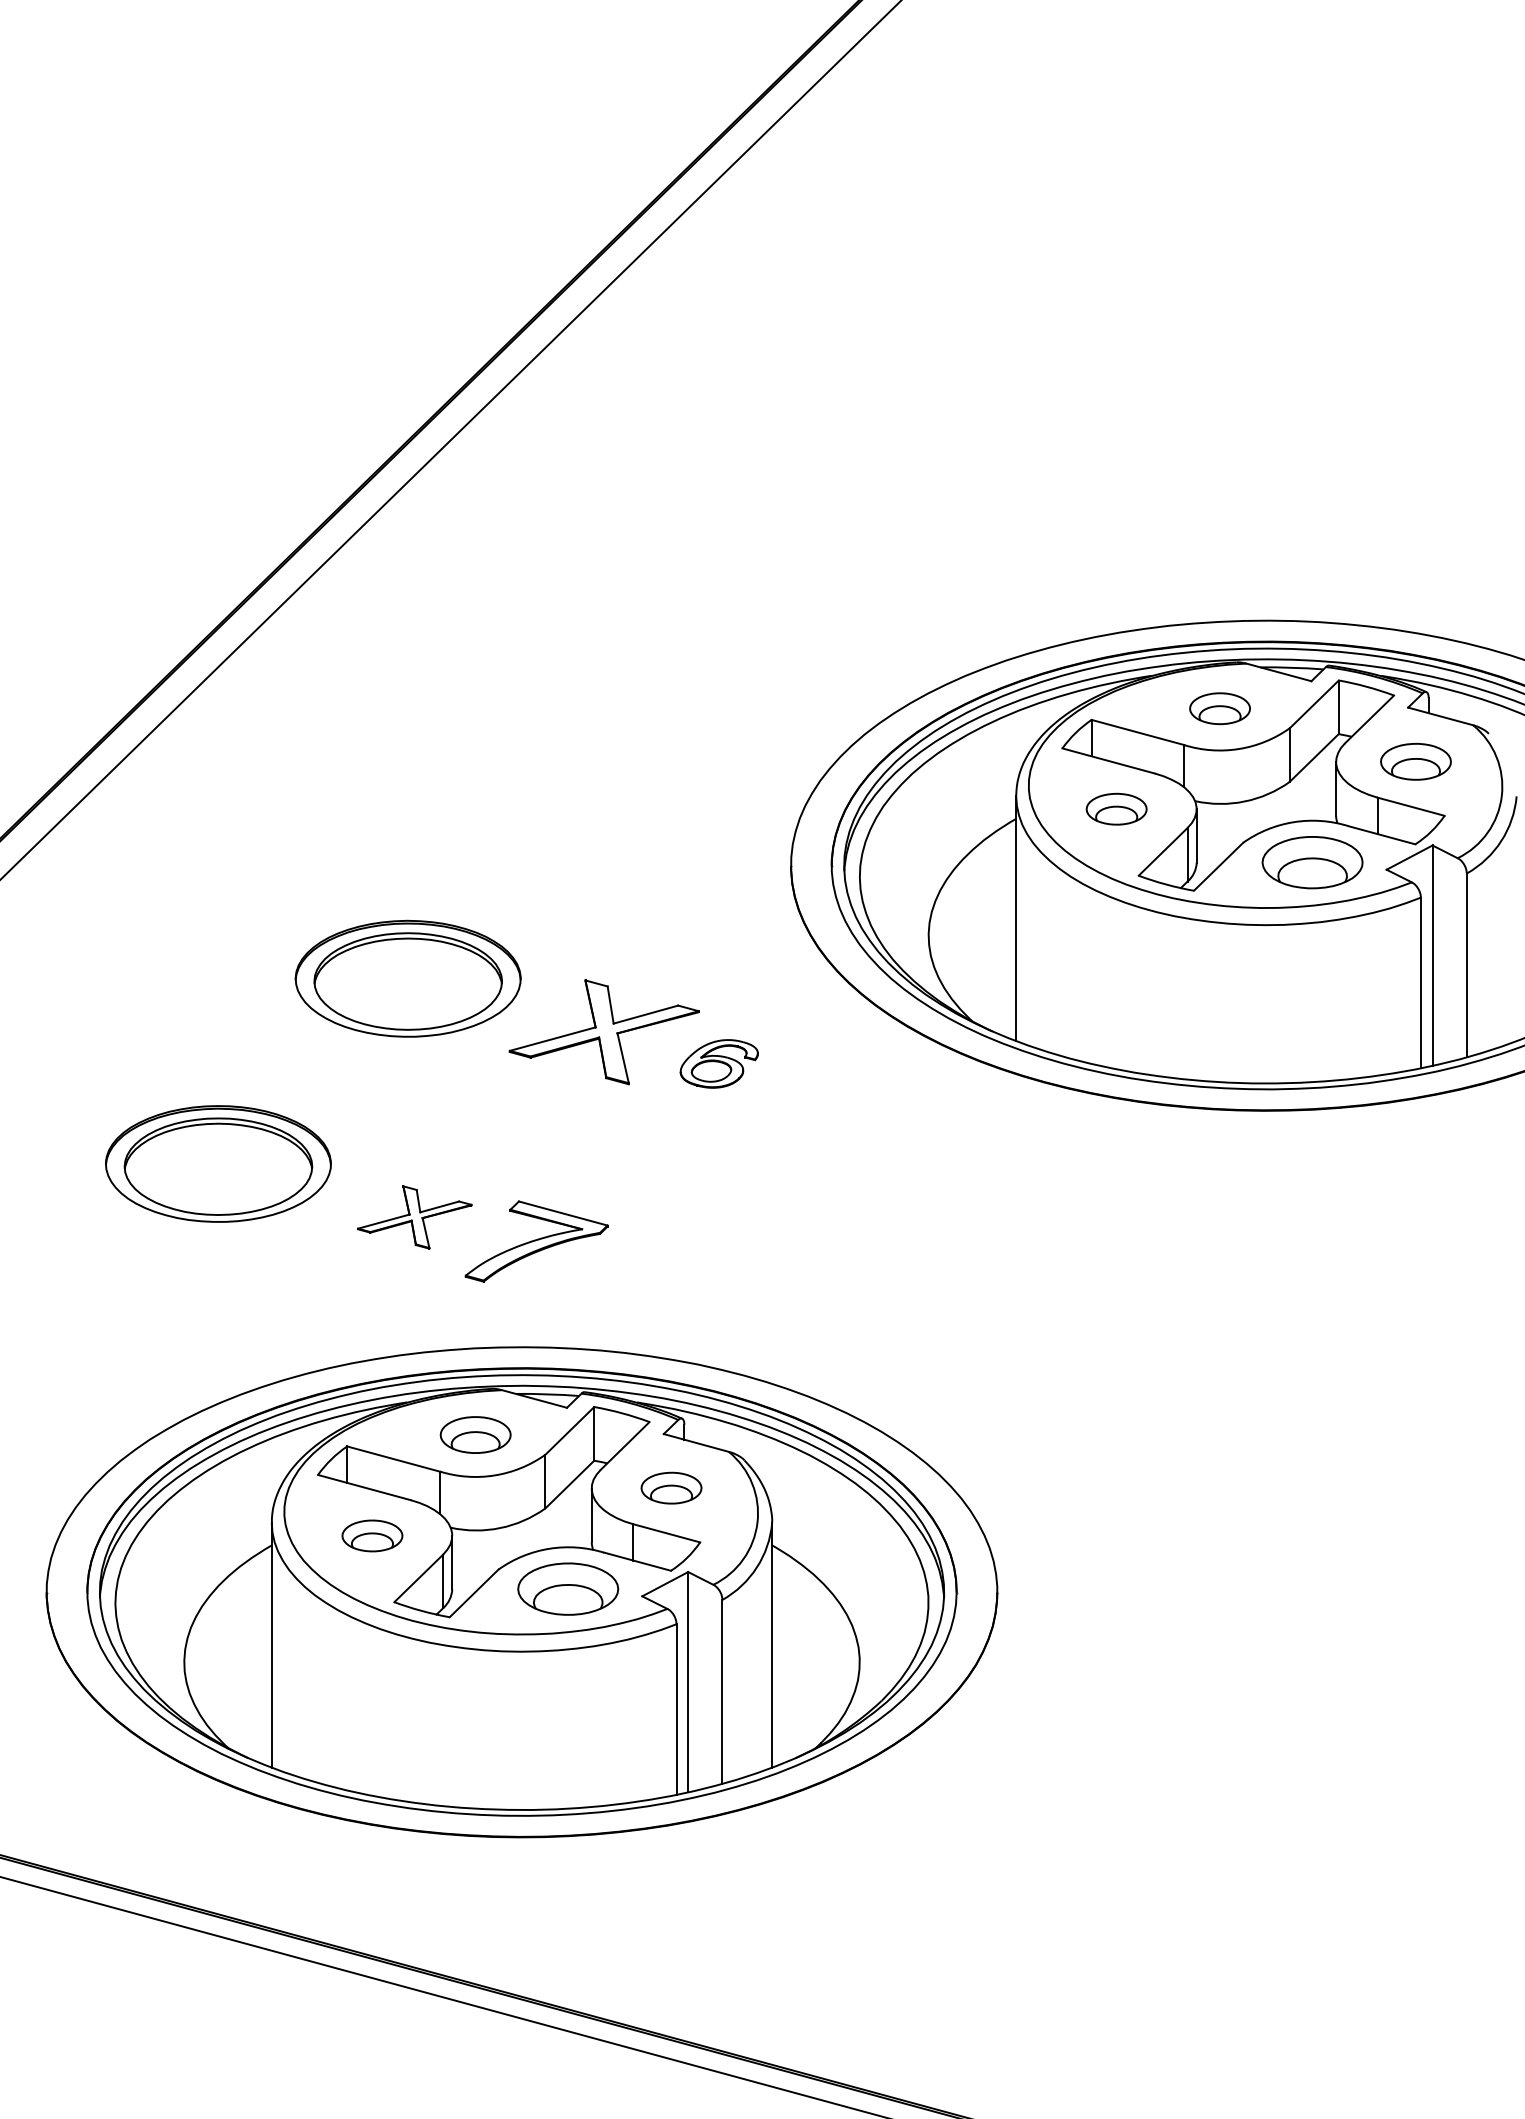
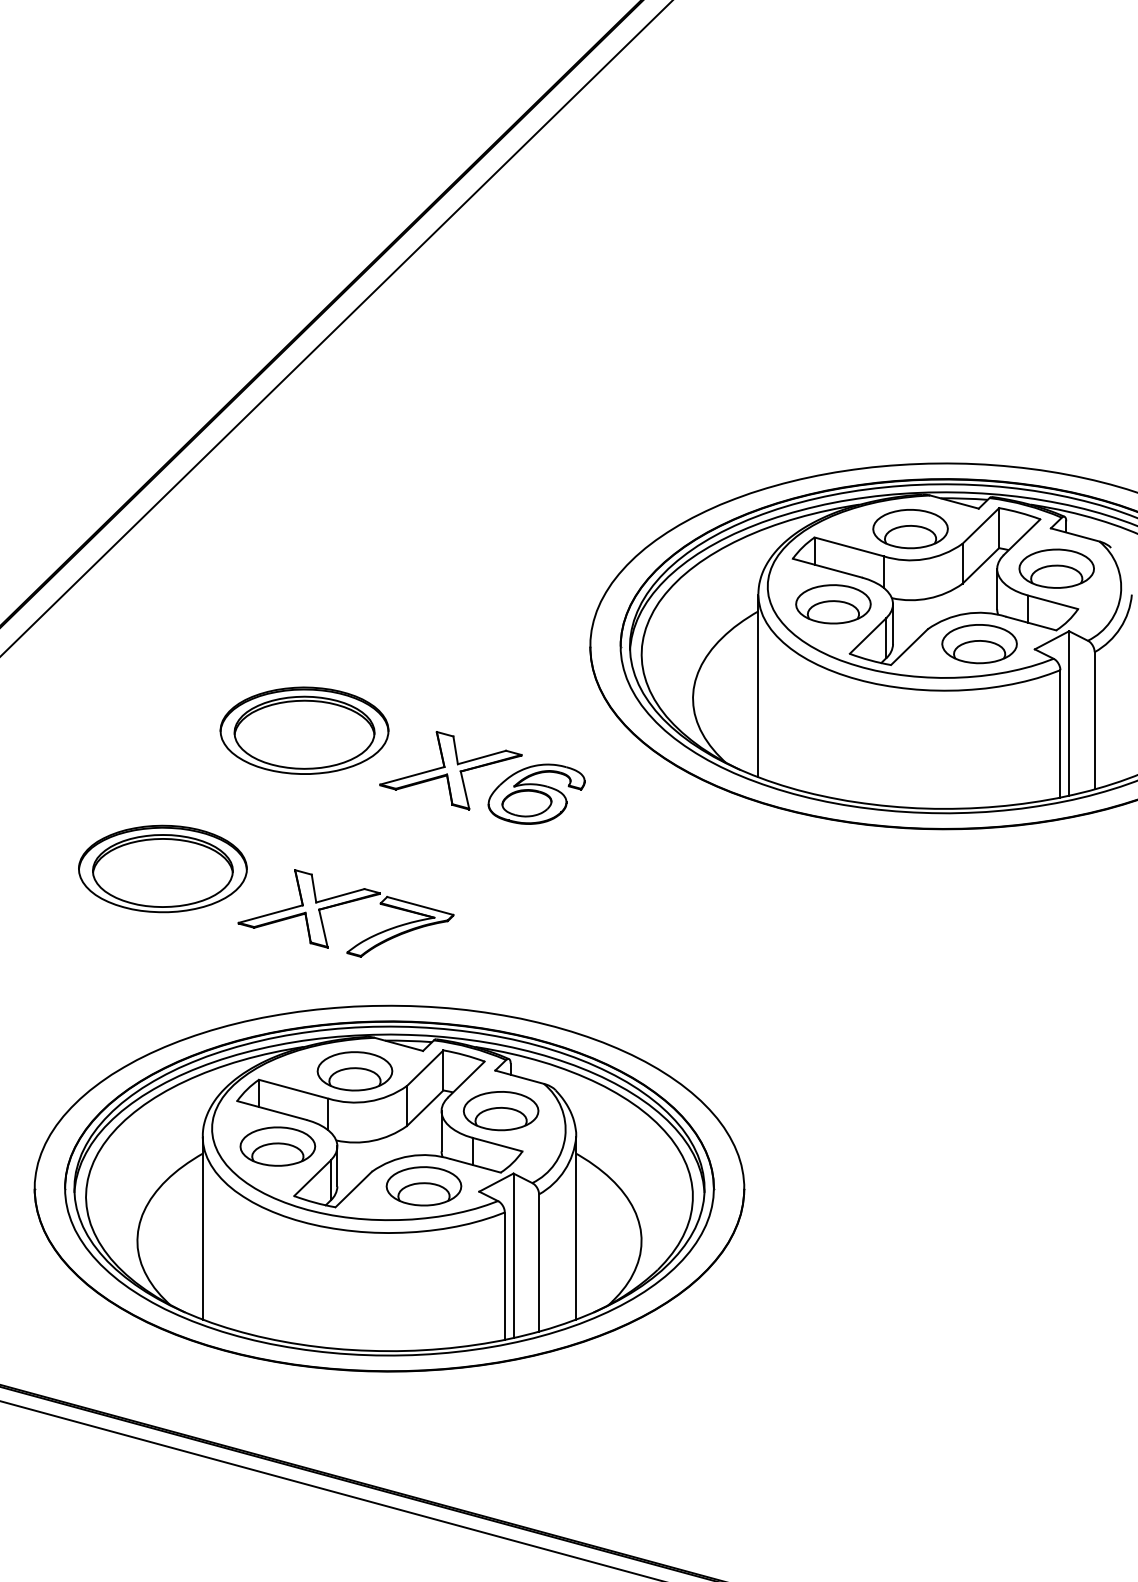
part: (1219, 708) -> (910, 529), size x1.67
part: (1415, 761) -> (1056, 568), size x1.43
part: (1116, 808) -> (833, 603), size x1.67
part: (719, 1063) -> (536, 793), size x1.67
part: (414, 1217) -> (309, 908), size x1.67
part: (475, 1434) -> (354, 1070), size x1.43
part: (671, 1487) -> (501, 1110), size x1.67
part: (372, 1535) -> (277, 1146), size x1.67

